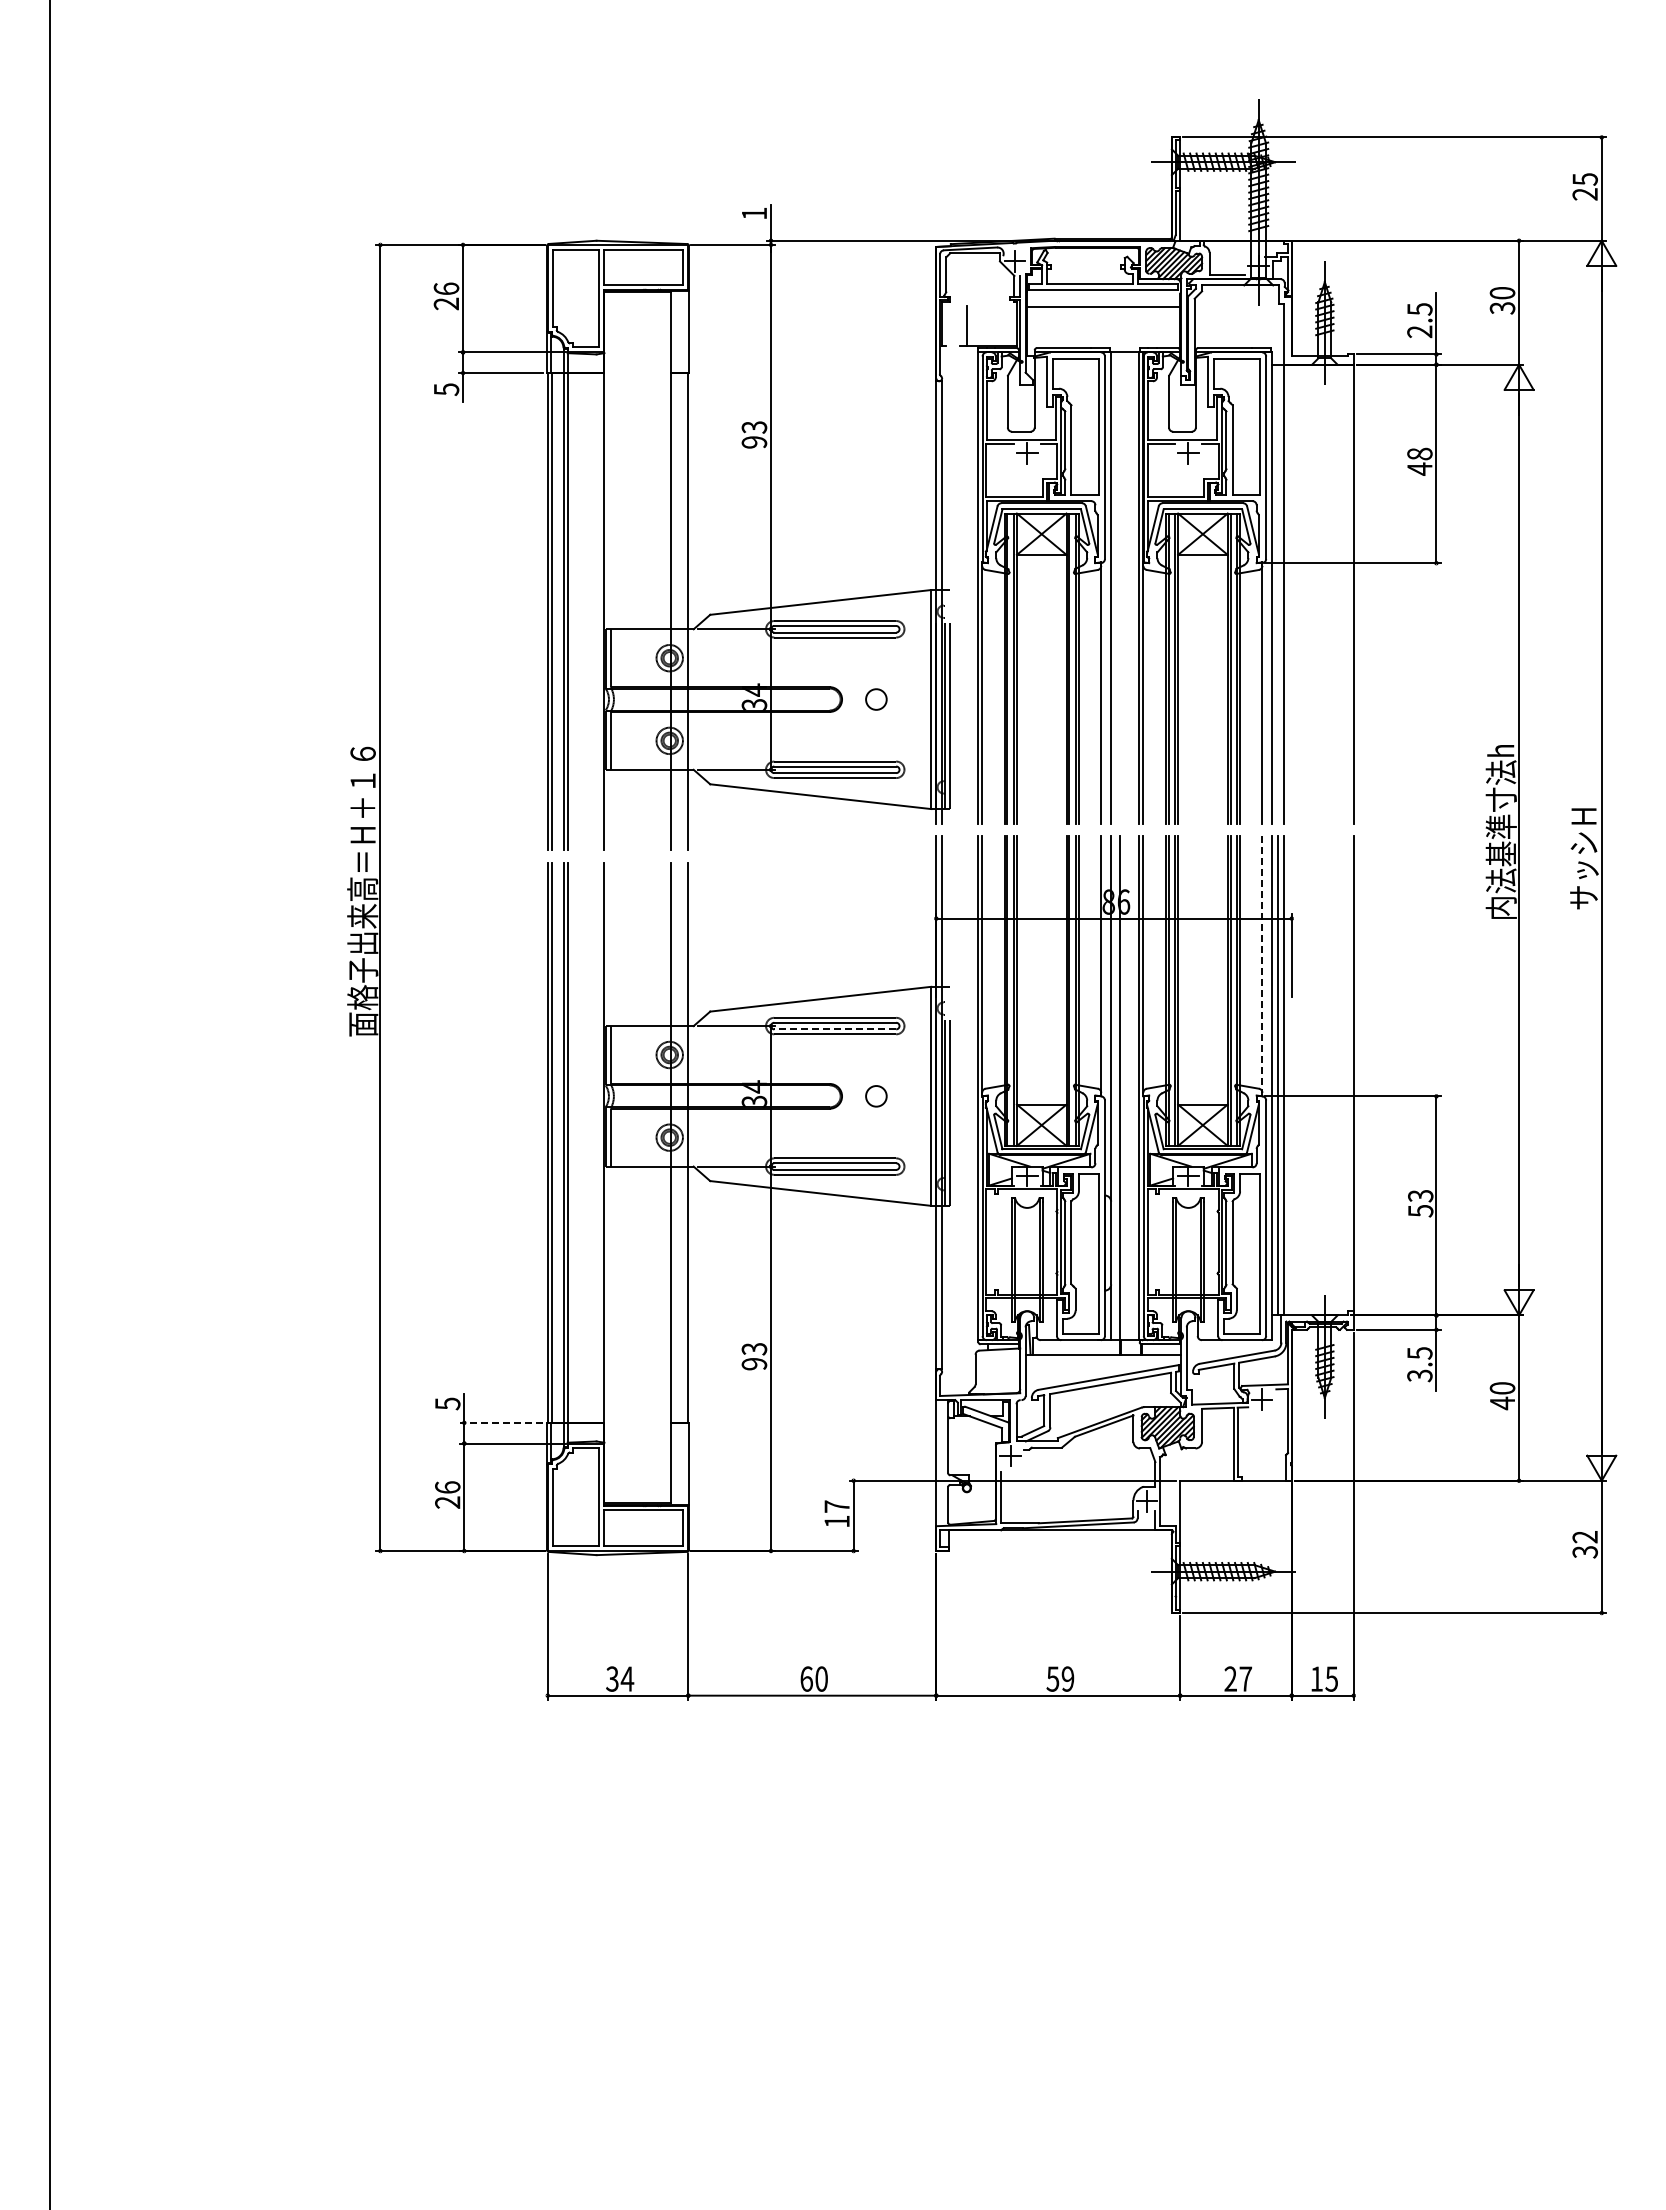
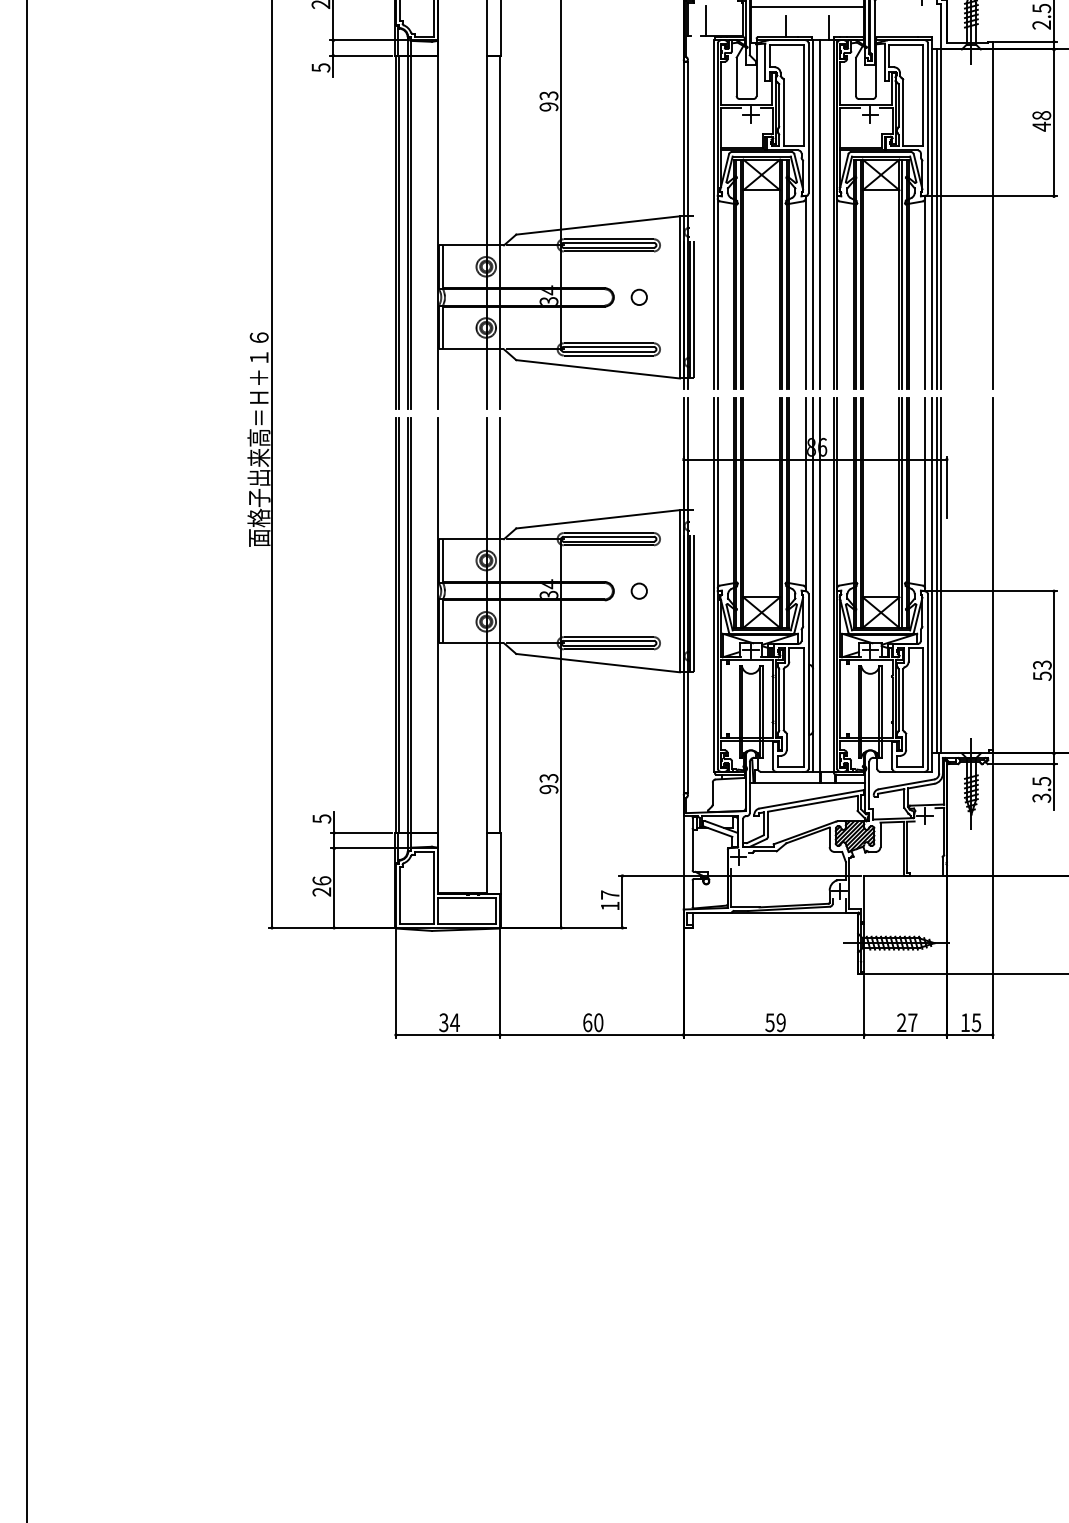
line: (1074, 333) -> (786, 26), added
line: (1132, 335) -> (828, 27), added
line: (1120, 587) -> (820, 214), added
line: (1277, 593) -> (936, 218), added
line: (1262, 964) -> (925, 493), dashed -> solid
line: (835, 1029) -> (609, 541), dashed -> solid
line: (501, 1422) -> (361, 832), dashed -> solid

